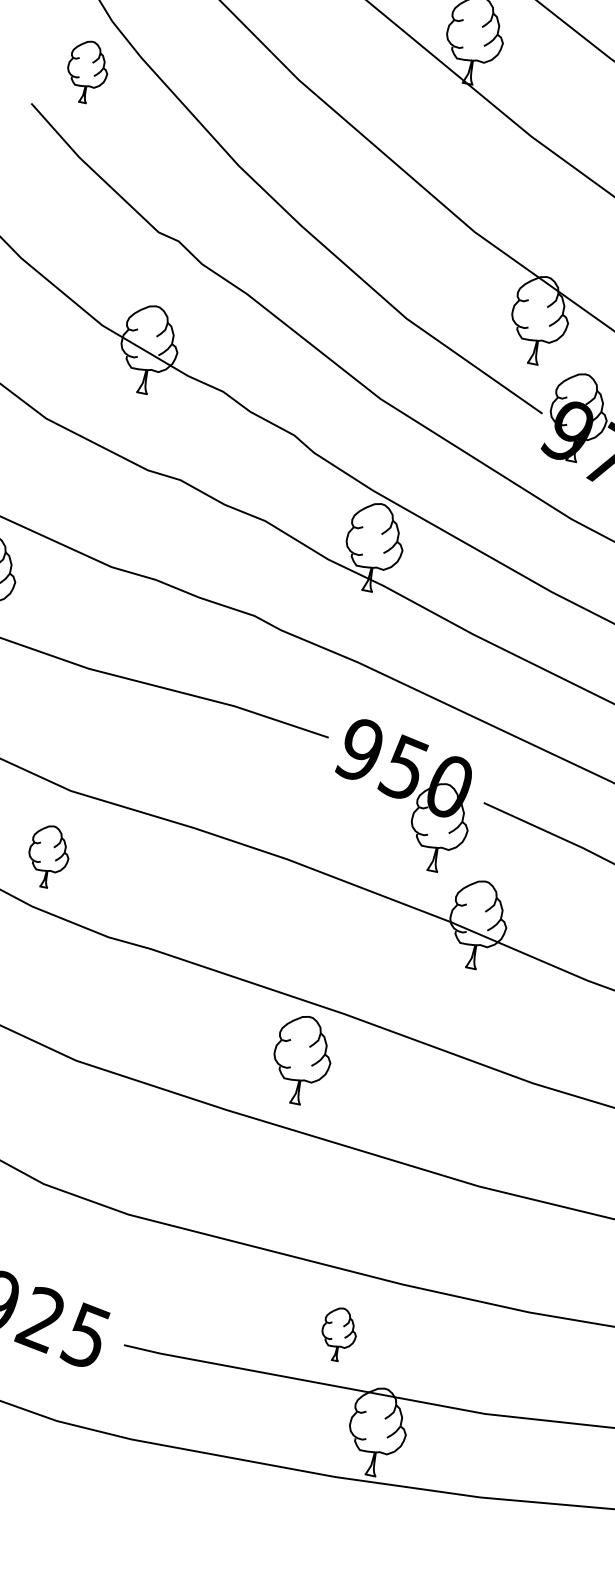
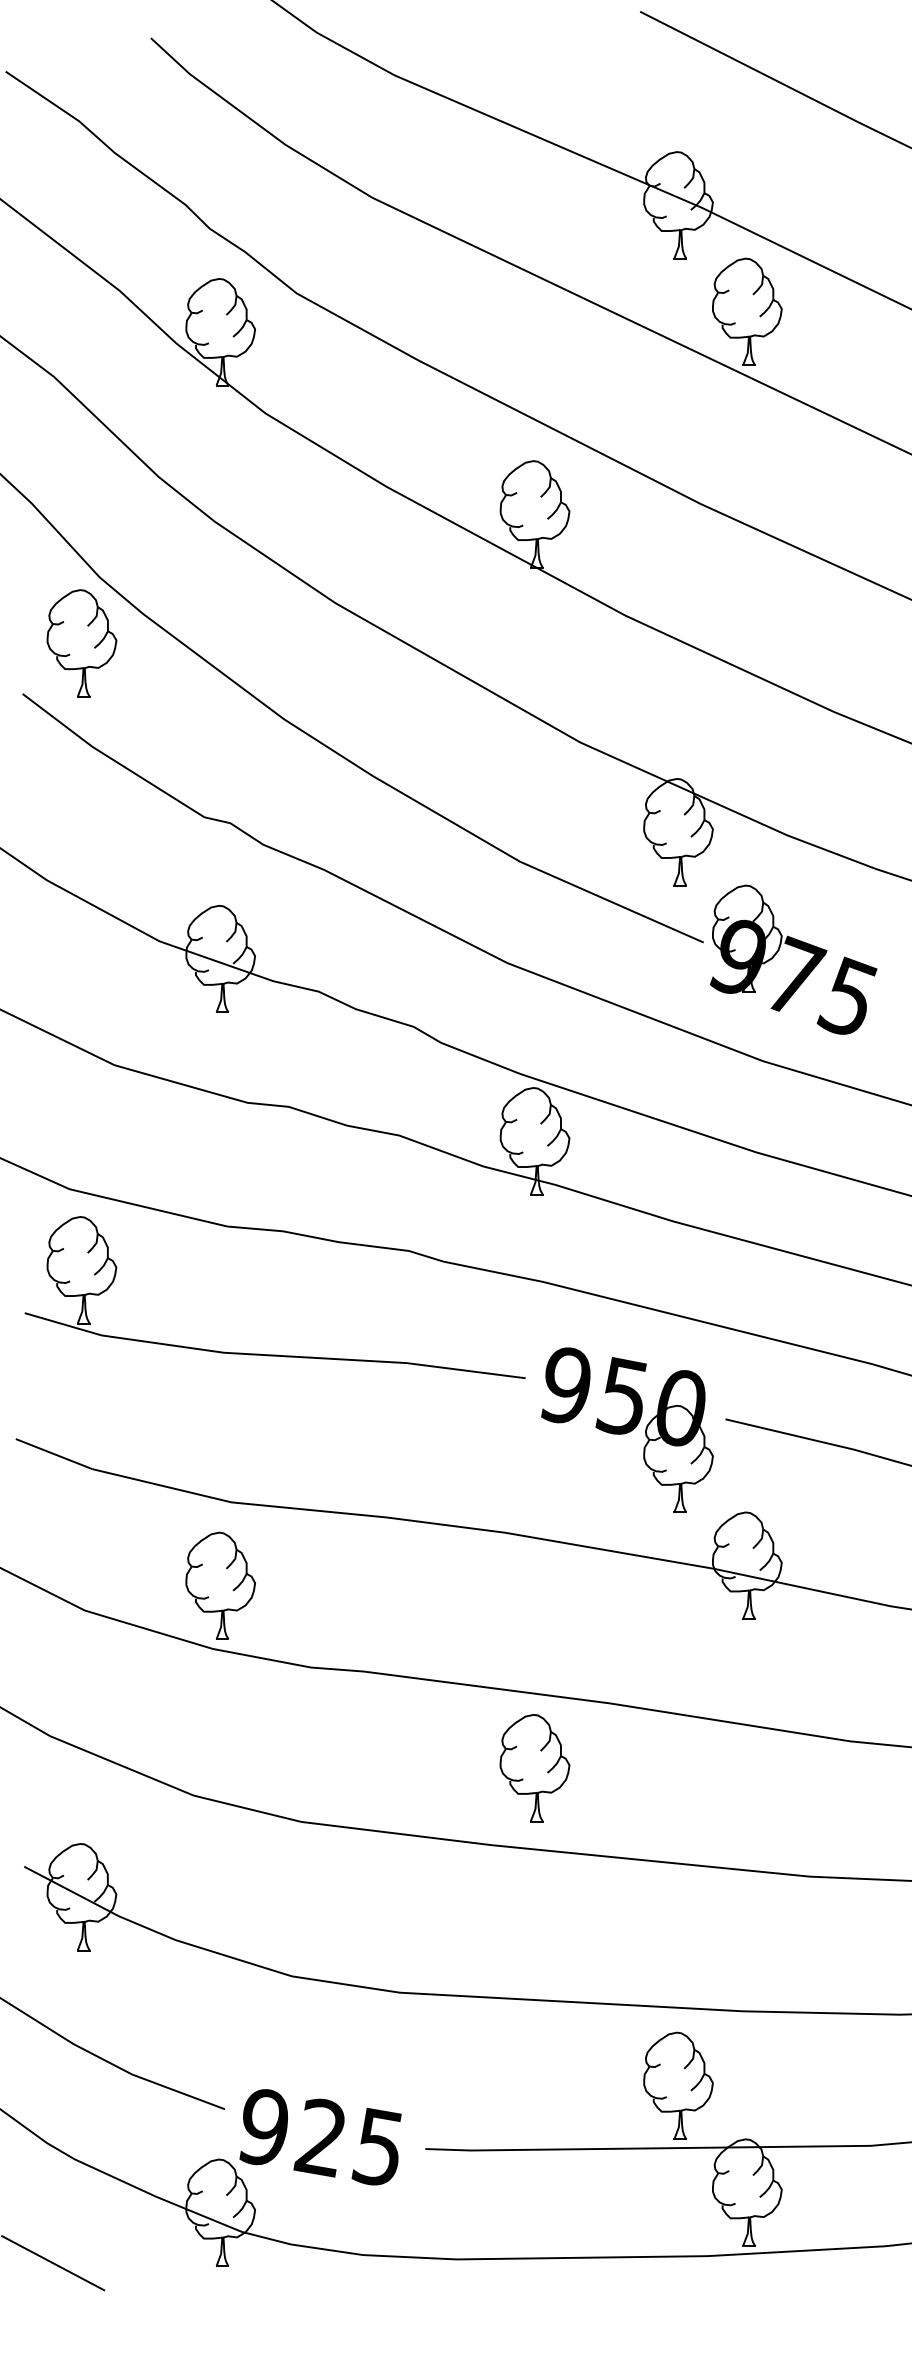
part: (87, 72) -> (81, 643), size x1.43
part: (48, 856) -> (220, 1585), size x1.43
part: (301, 1060) -> (534, 1768), moved
part: (339, 1334) -> (678, 2085), size x1.67

